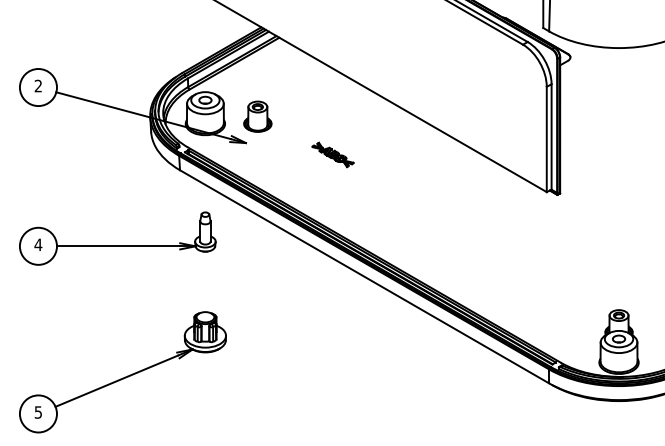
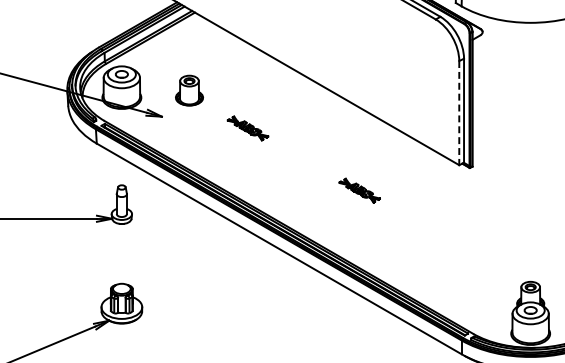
part: (257, 116) -> (189, 90), moved
line: (546, 139) -> (458, 113), solid -> dashed
part: (445, 217) -> (359, 190), added

